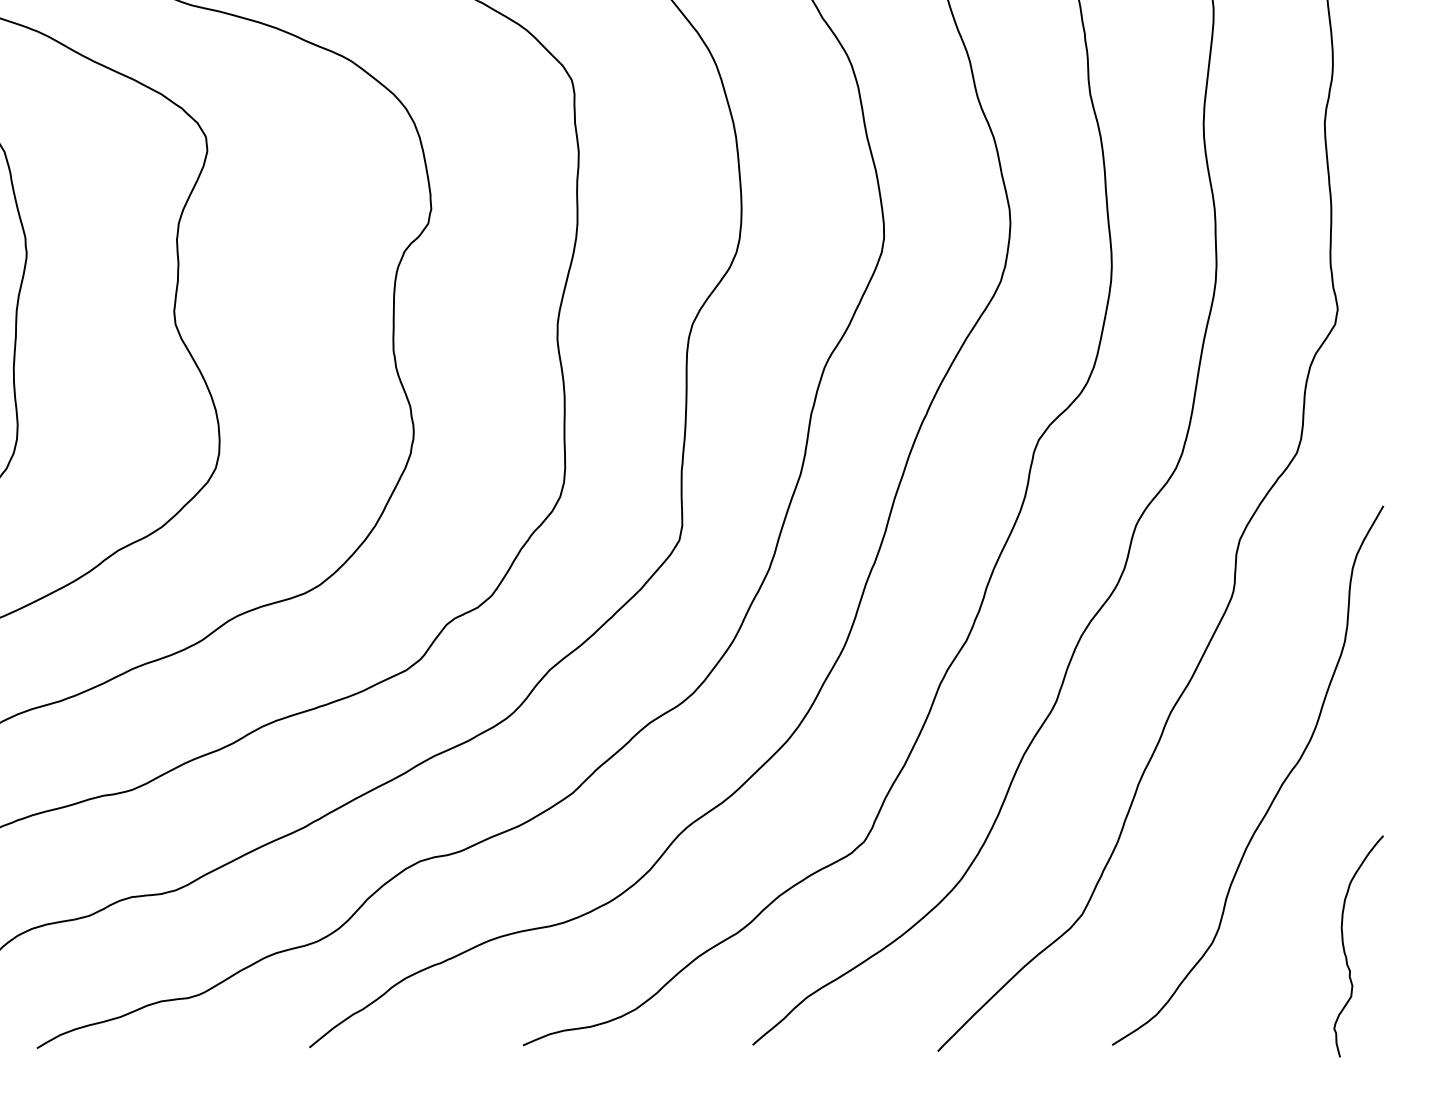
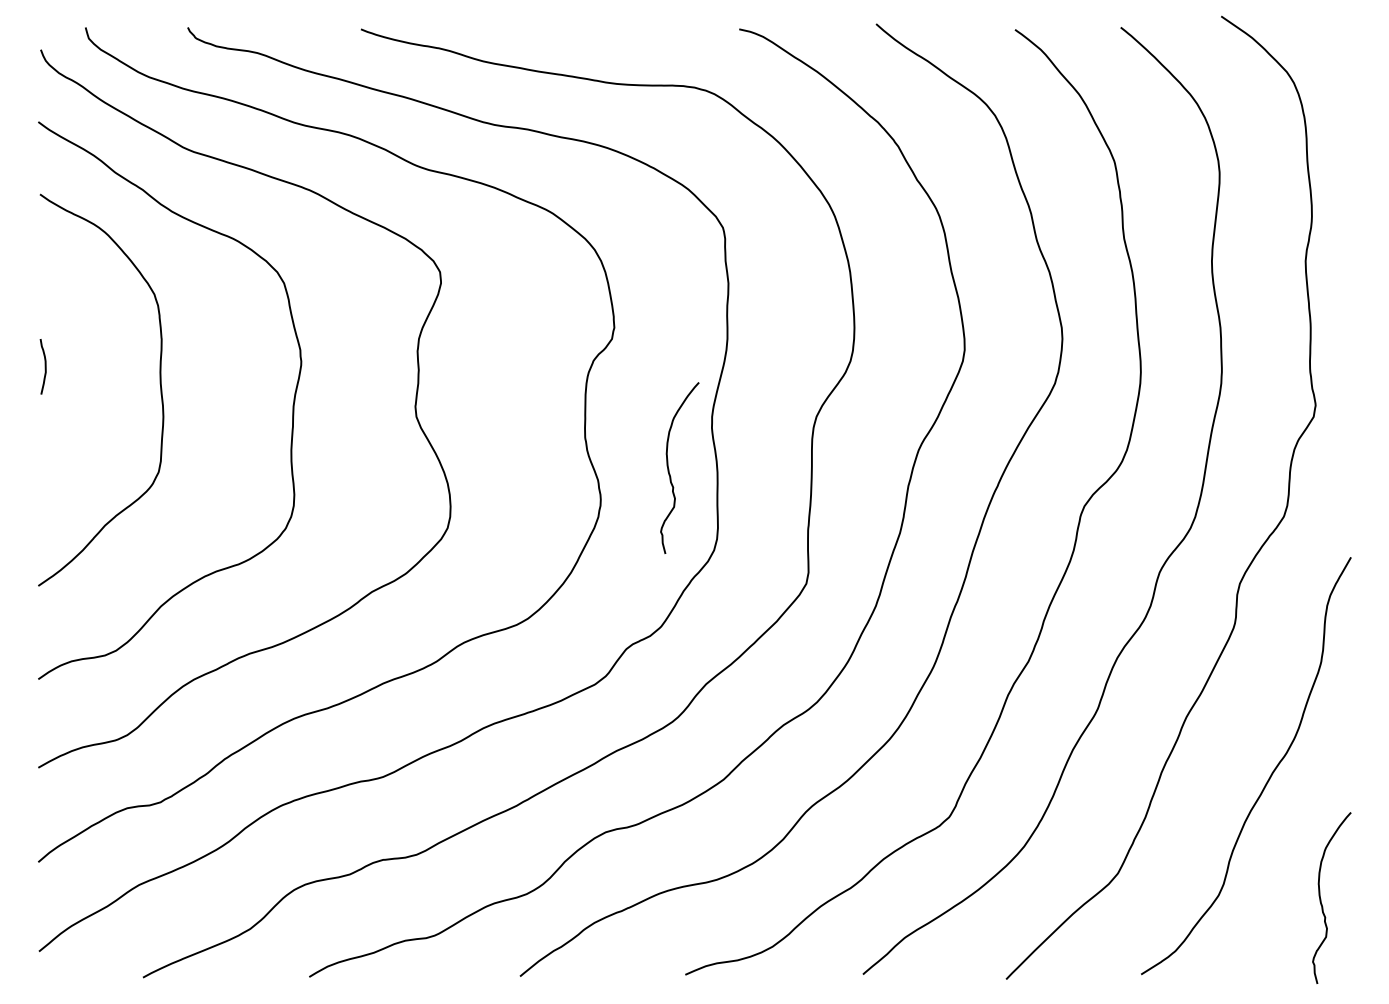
curve: (502, 391) -> (669, 468), added

